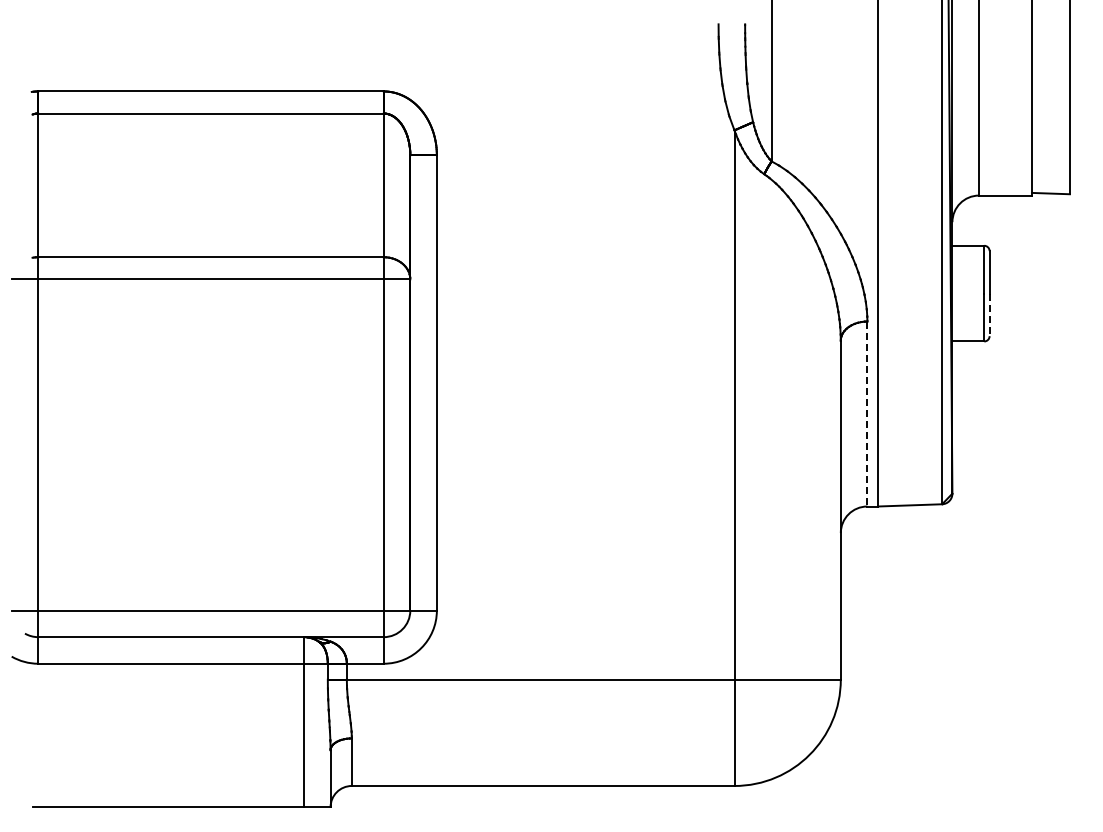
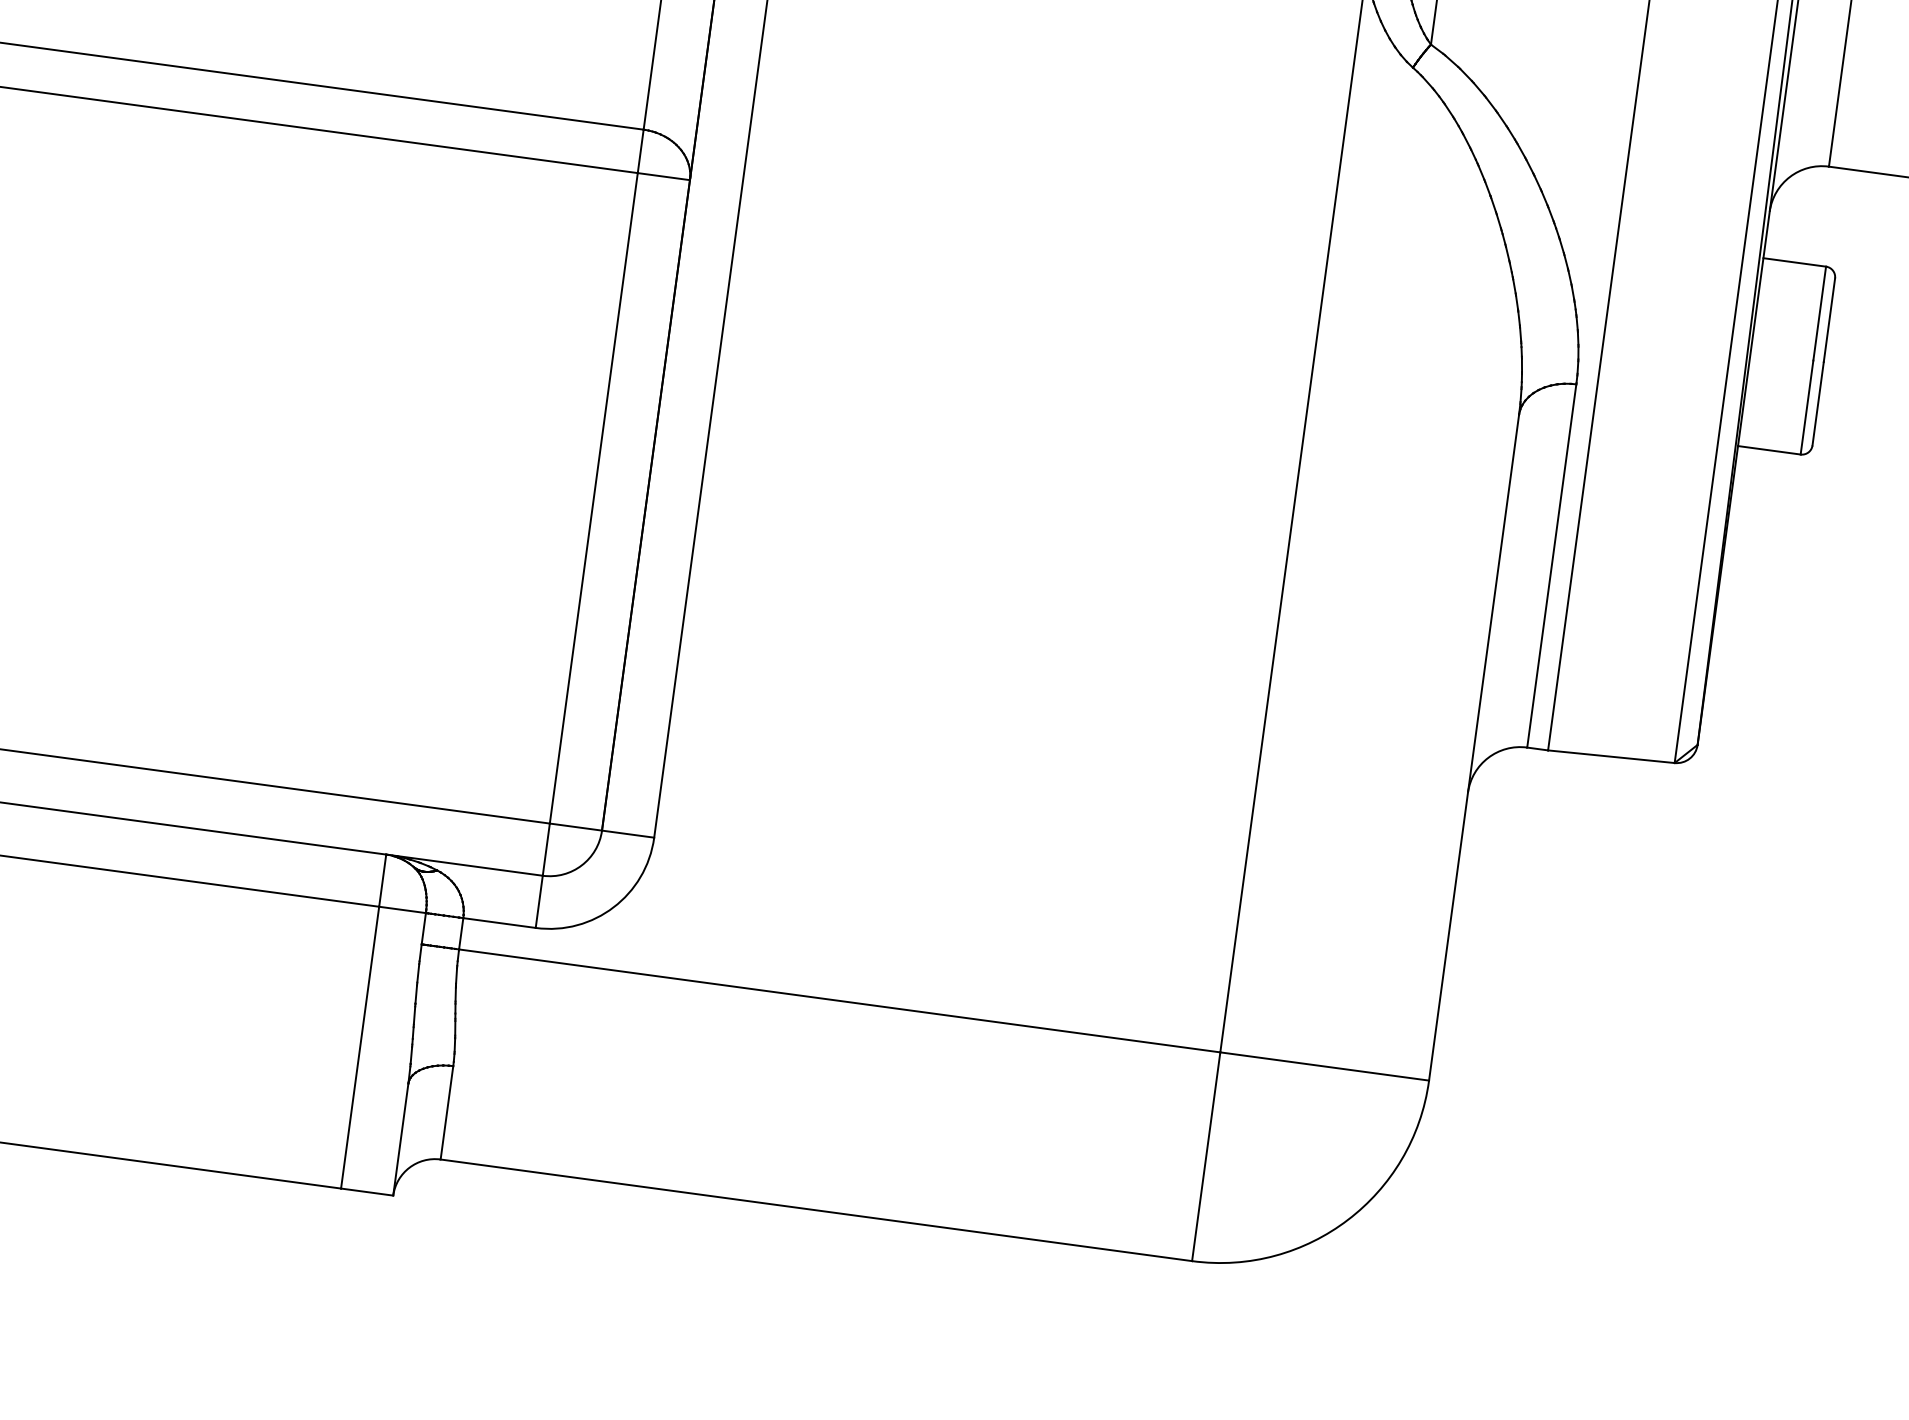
line: (989, 315) -> (1817, 404), dashed -> solid
line: (867, 414) -> (1551, 566), dashed -> solid

